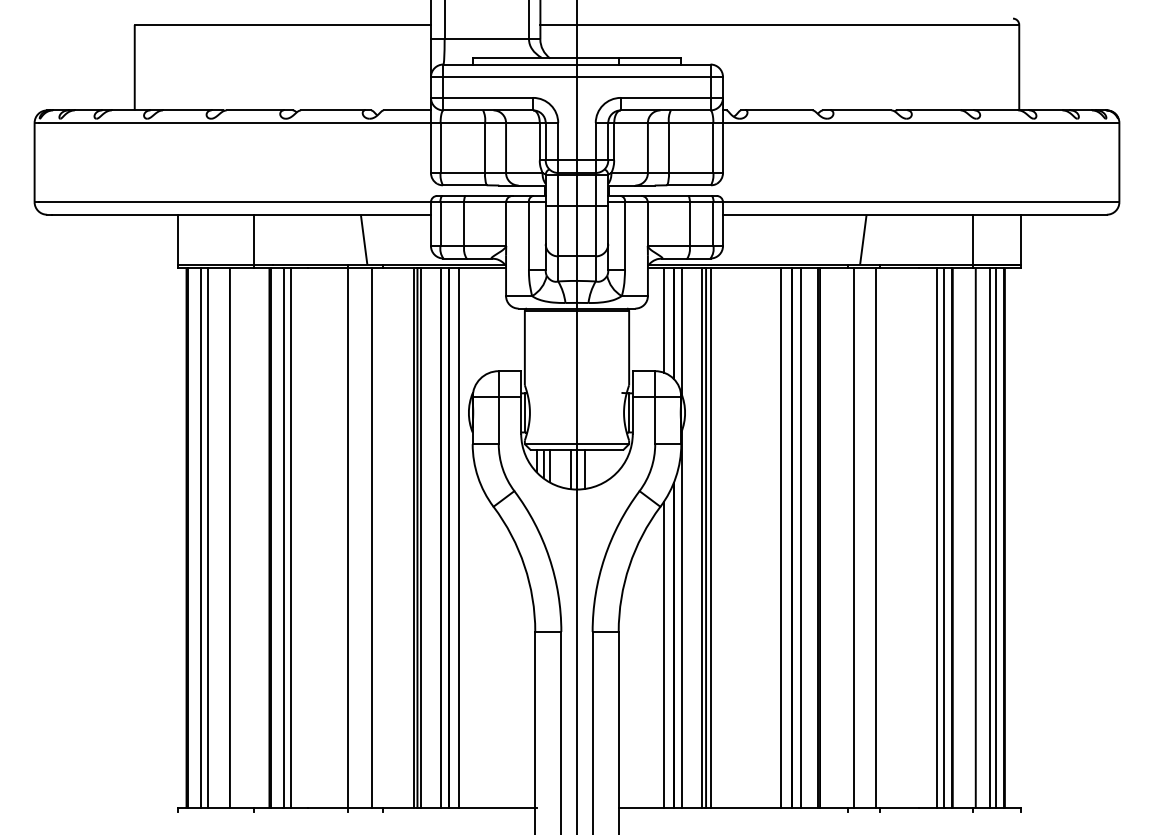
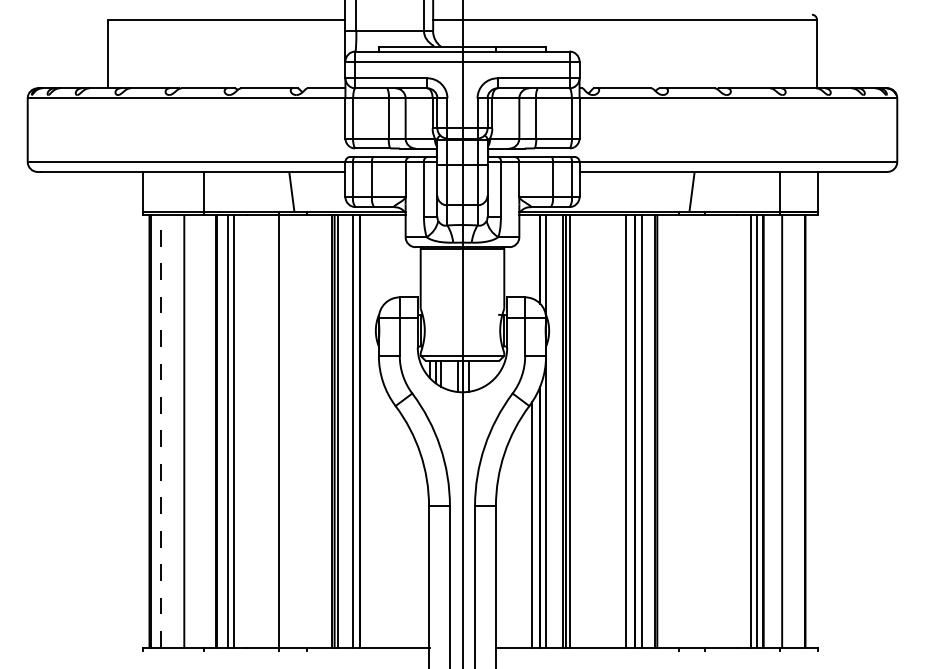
line: (663, 320) -> (531, 256), removed
line: (201, 537) -> (161, 430), solid -> dashed
line: (208, 538) -> (167, 431), removed
line: (371, 538) -> (297, 431), removed
line: (459, 538) -> (368, 431), removed
line: (854, 538) -> (684, 431), removed
line: (876, 538) -> (702, 431), removed
line: (989, 538) -> (793, 431), removed
line: (996, 538) -> (798, 431), removed

